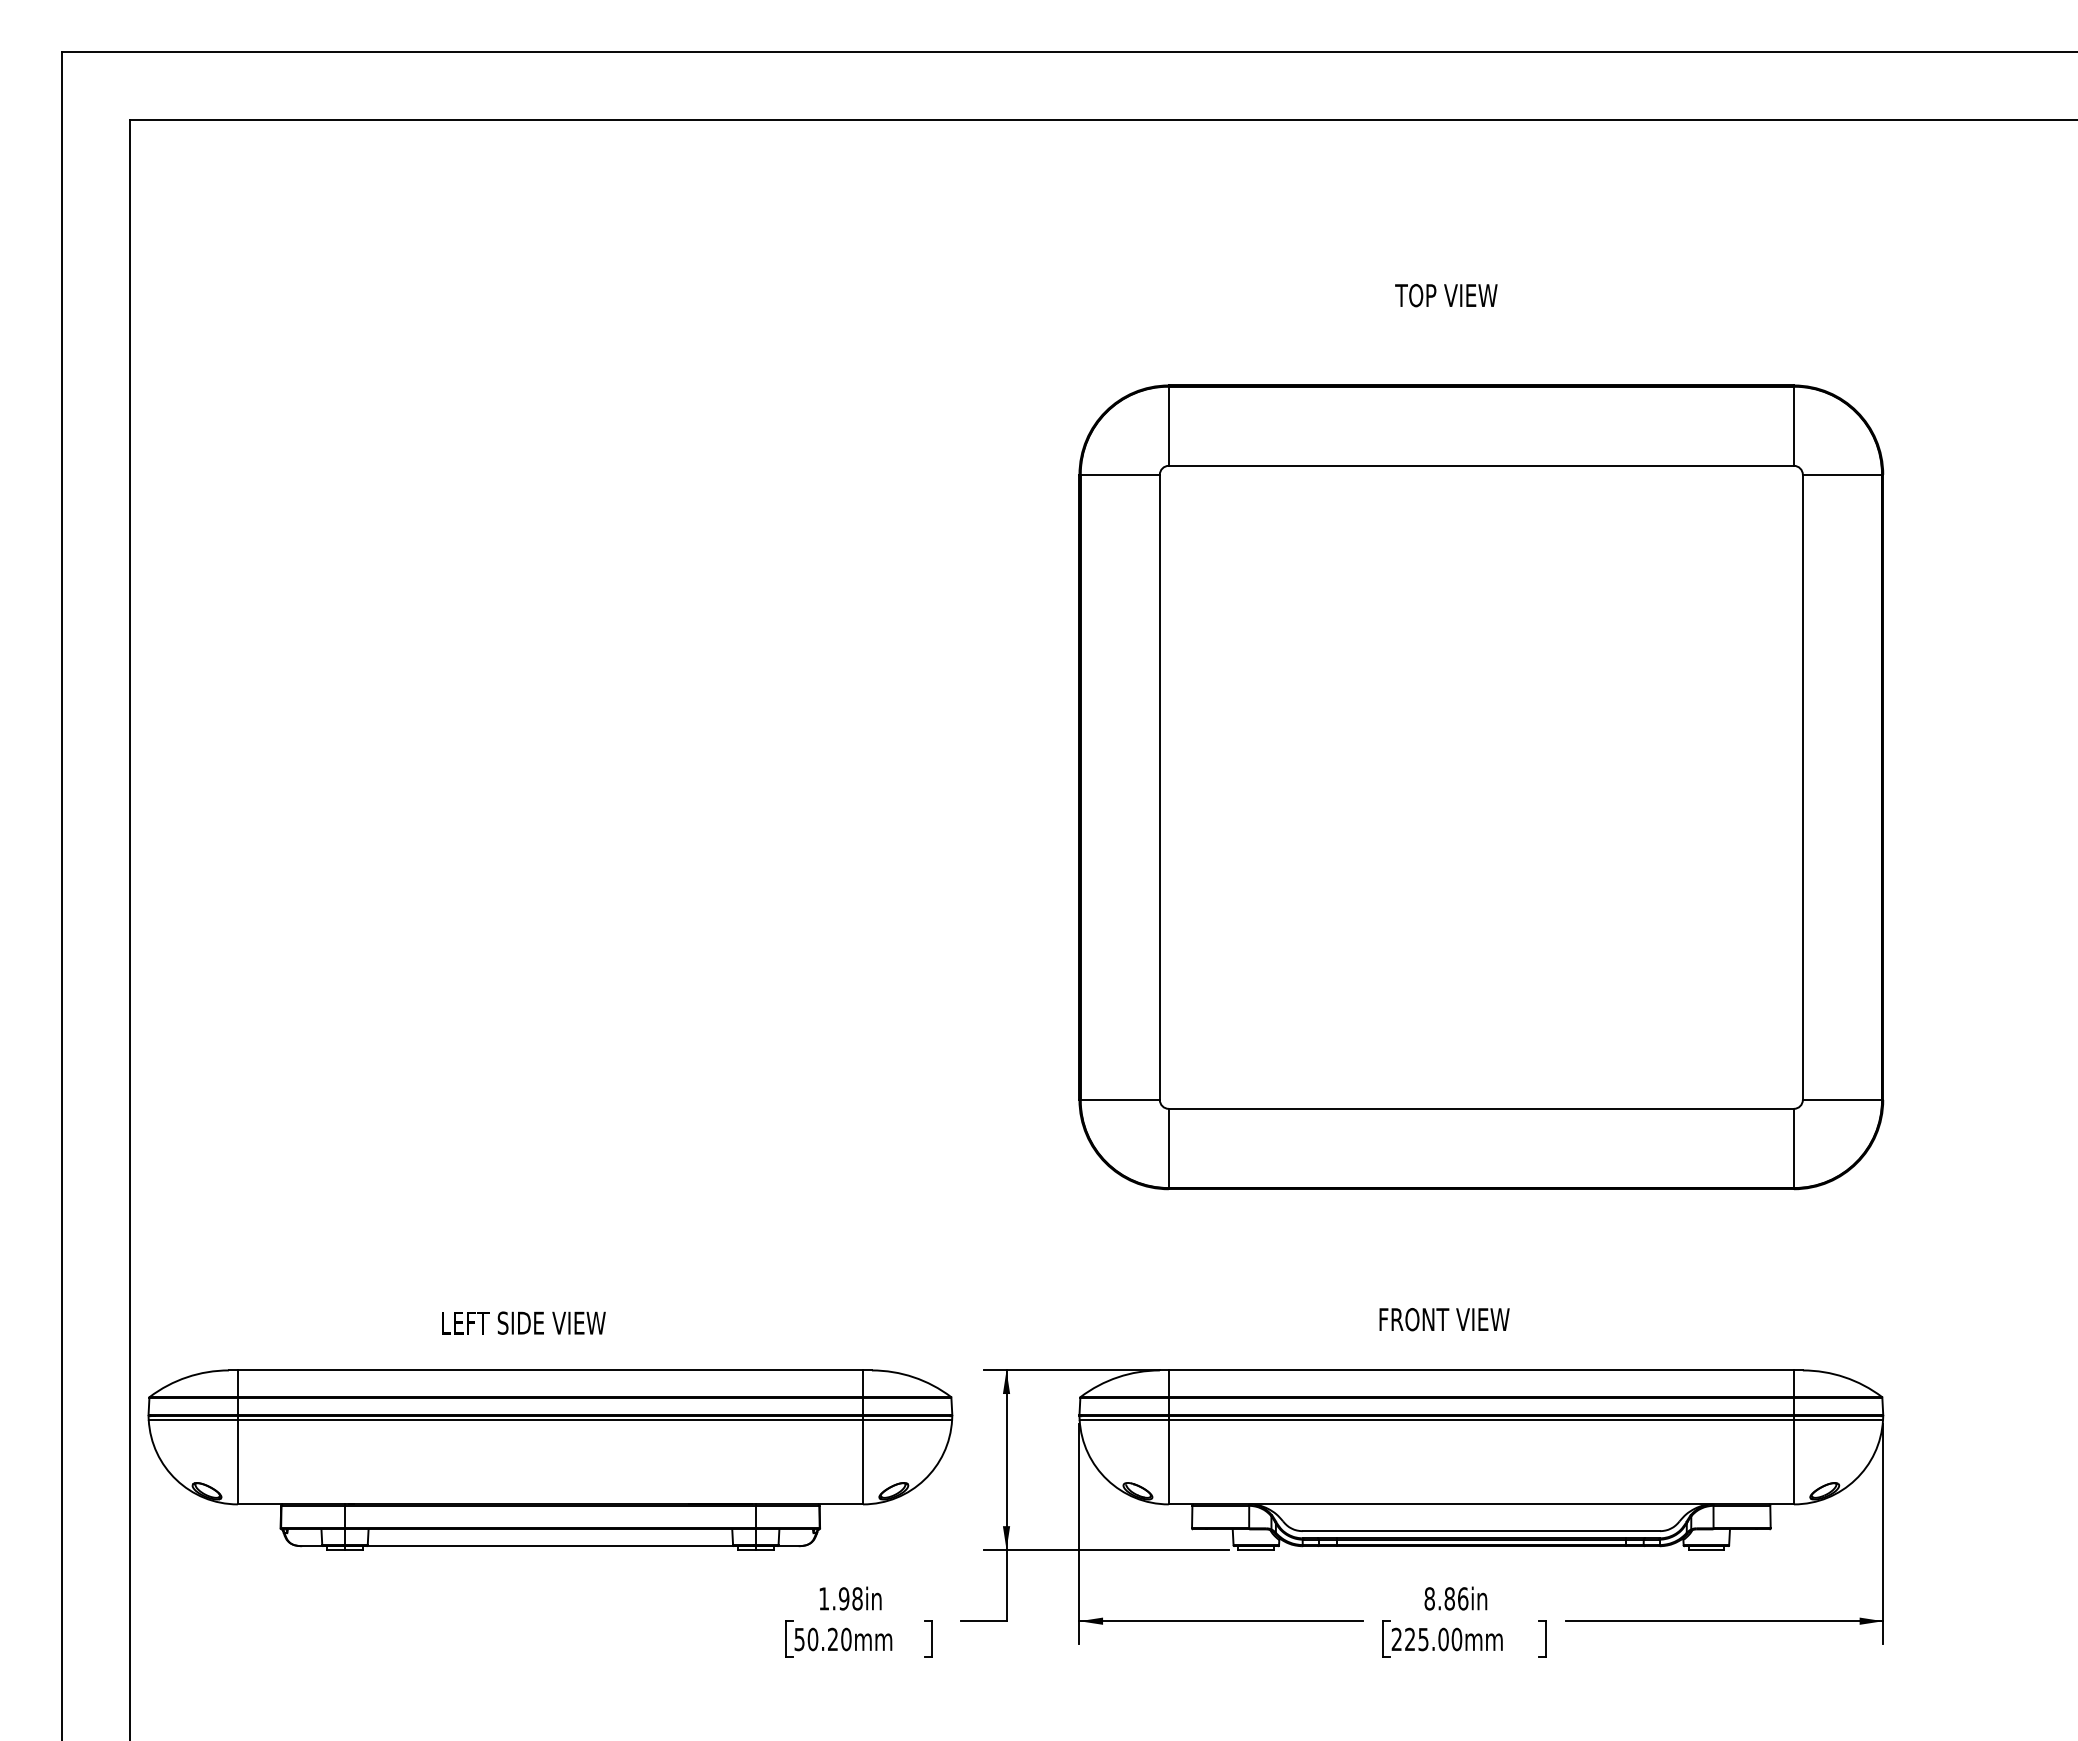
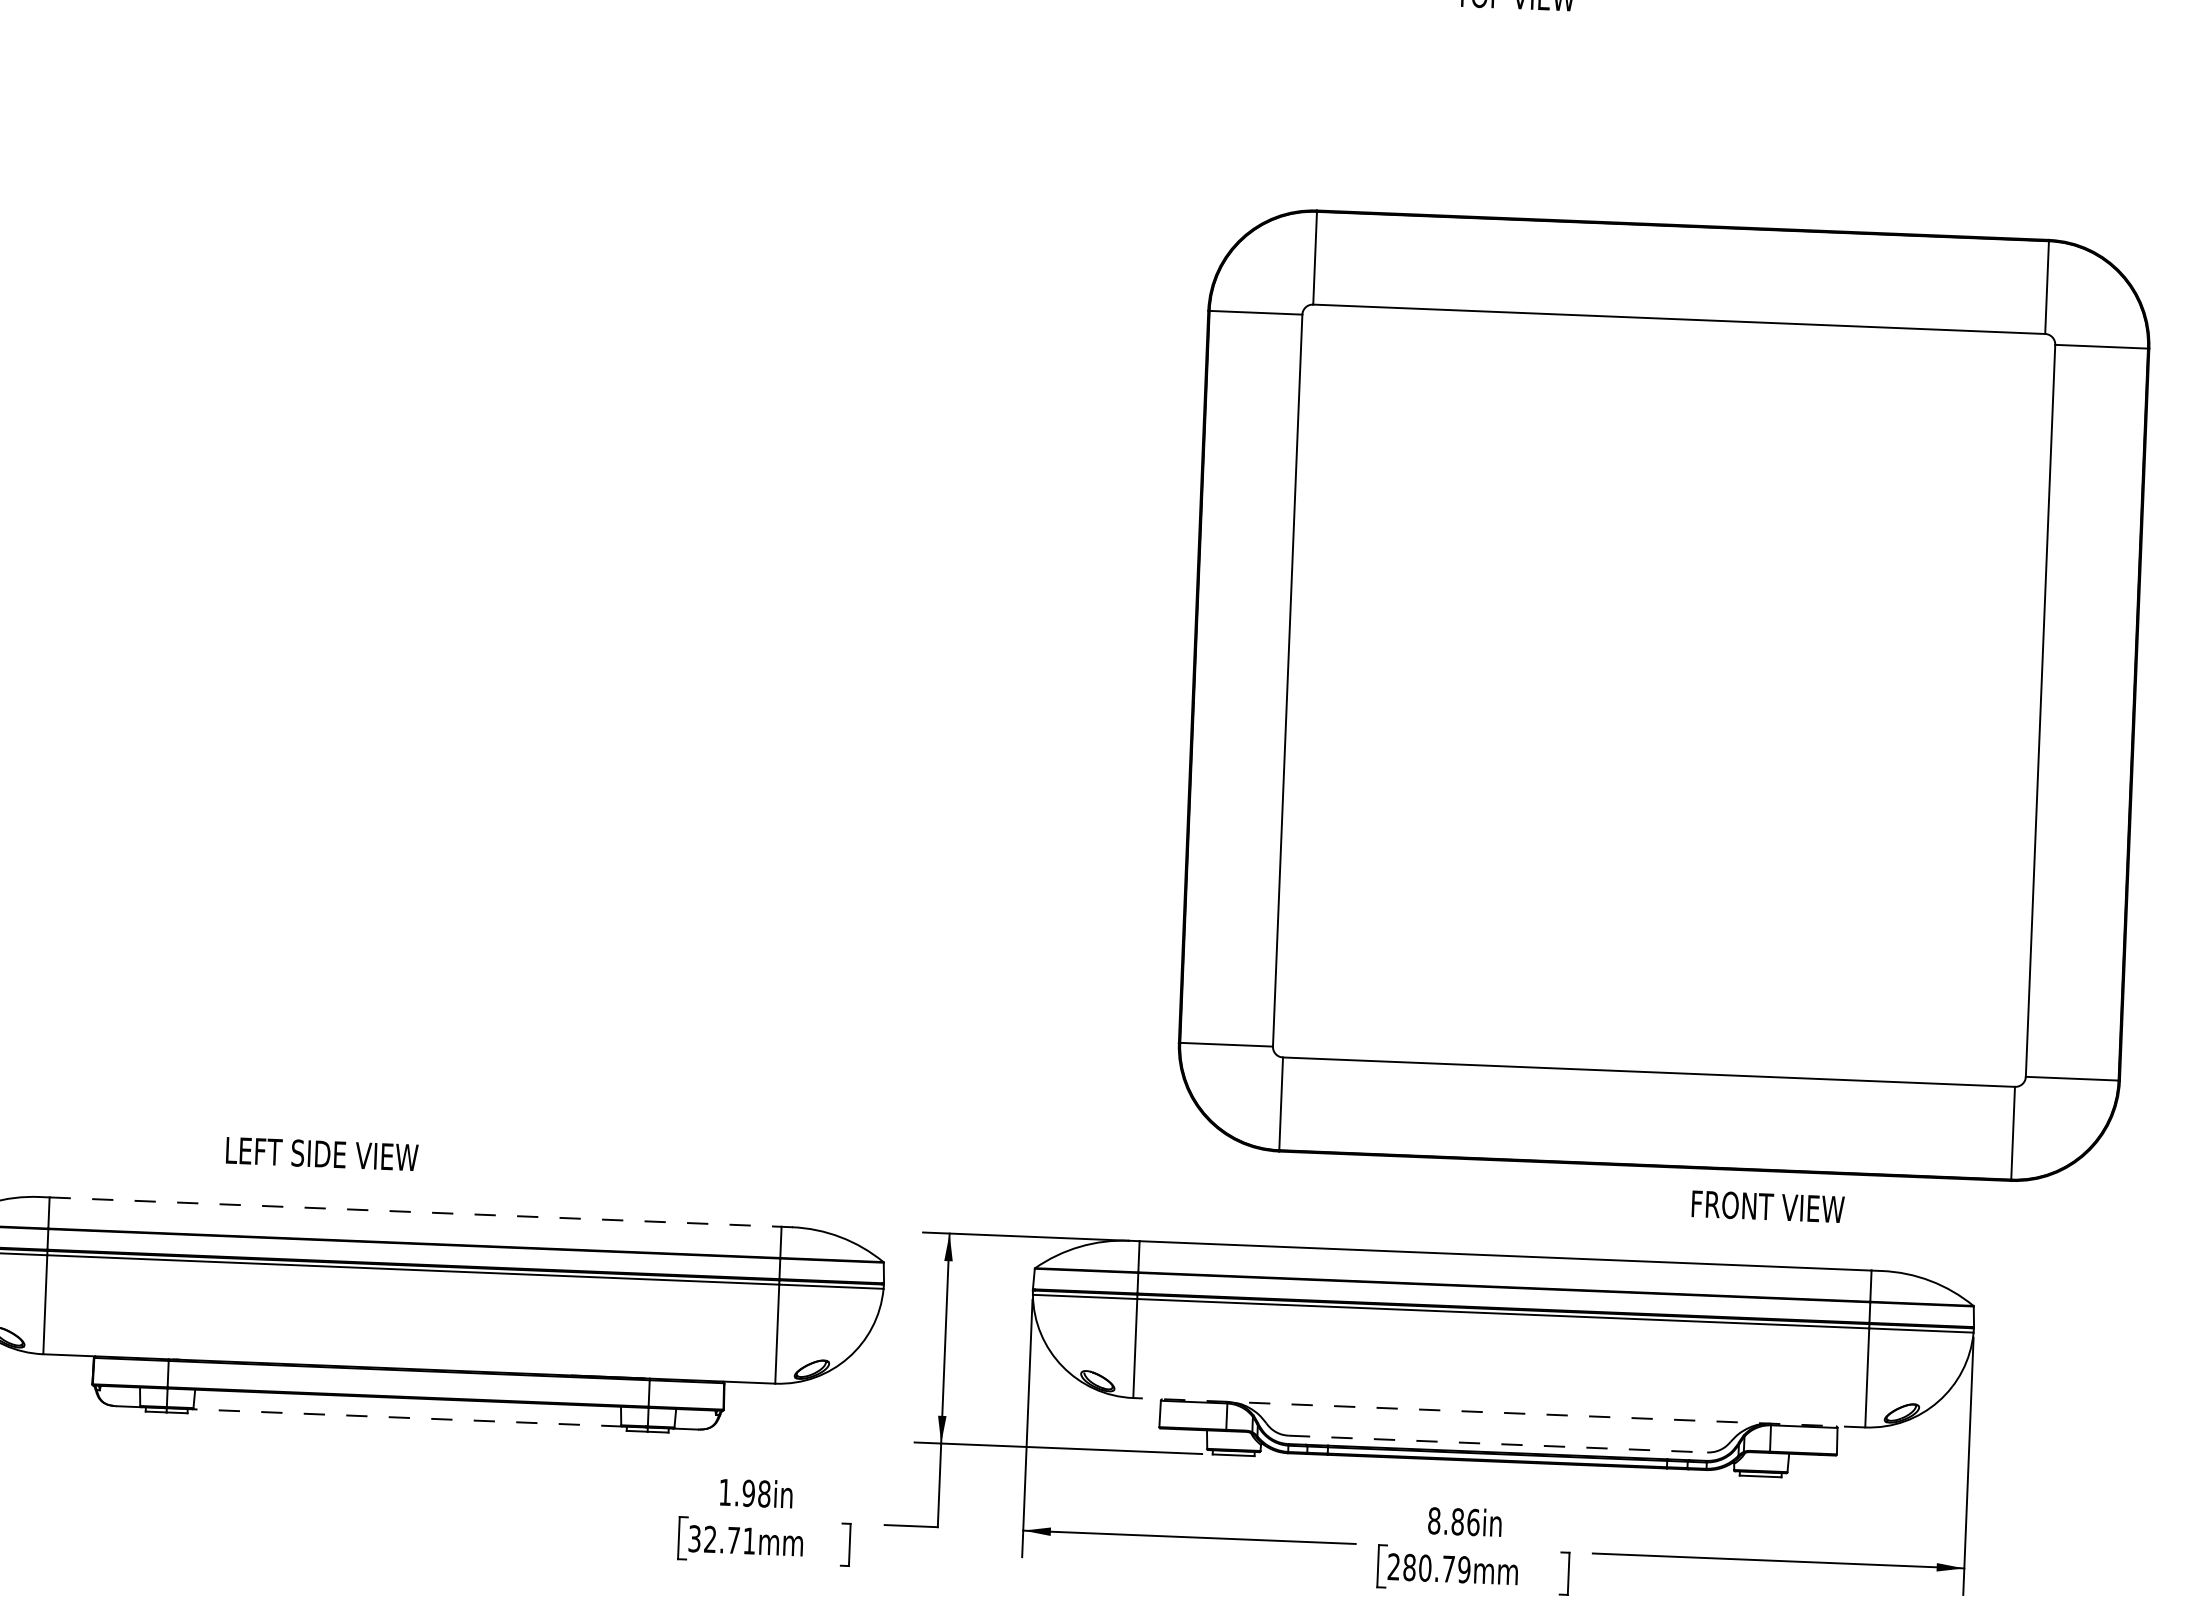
part: (1481, 787) -> (1664, 695), moved
text: (1444, 1319) -> (1768, 1206), moved
text: (523, 1322) -> (321, 1153), moved
line: (550, 1370) -> (415, 1212), solid -> dashed
line: (1481, 1504) -> (1499, 1412), solid -> dashed
line: (1481, 1531) -> (1498, 1444), solid -> dashed
line: (550, 1546) -> (407, 1418), solid -> dashed
text: (823, 1639) -> (722, 1539), 50.20mm -> 32.71mm
text: (1433, 1639) -> (1436, 1568), 225.00mm -> 280.79mm

